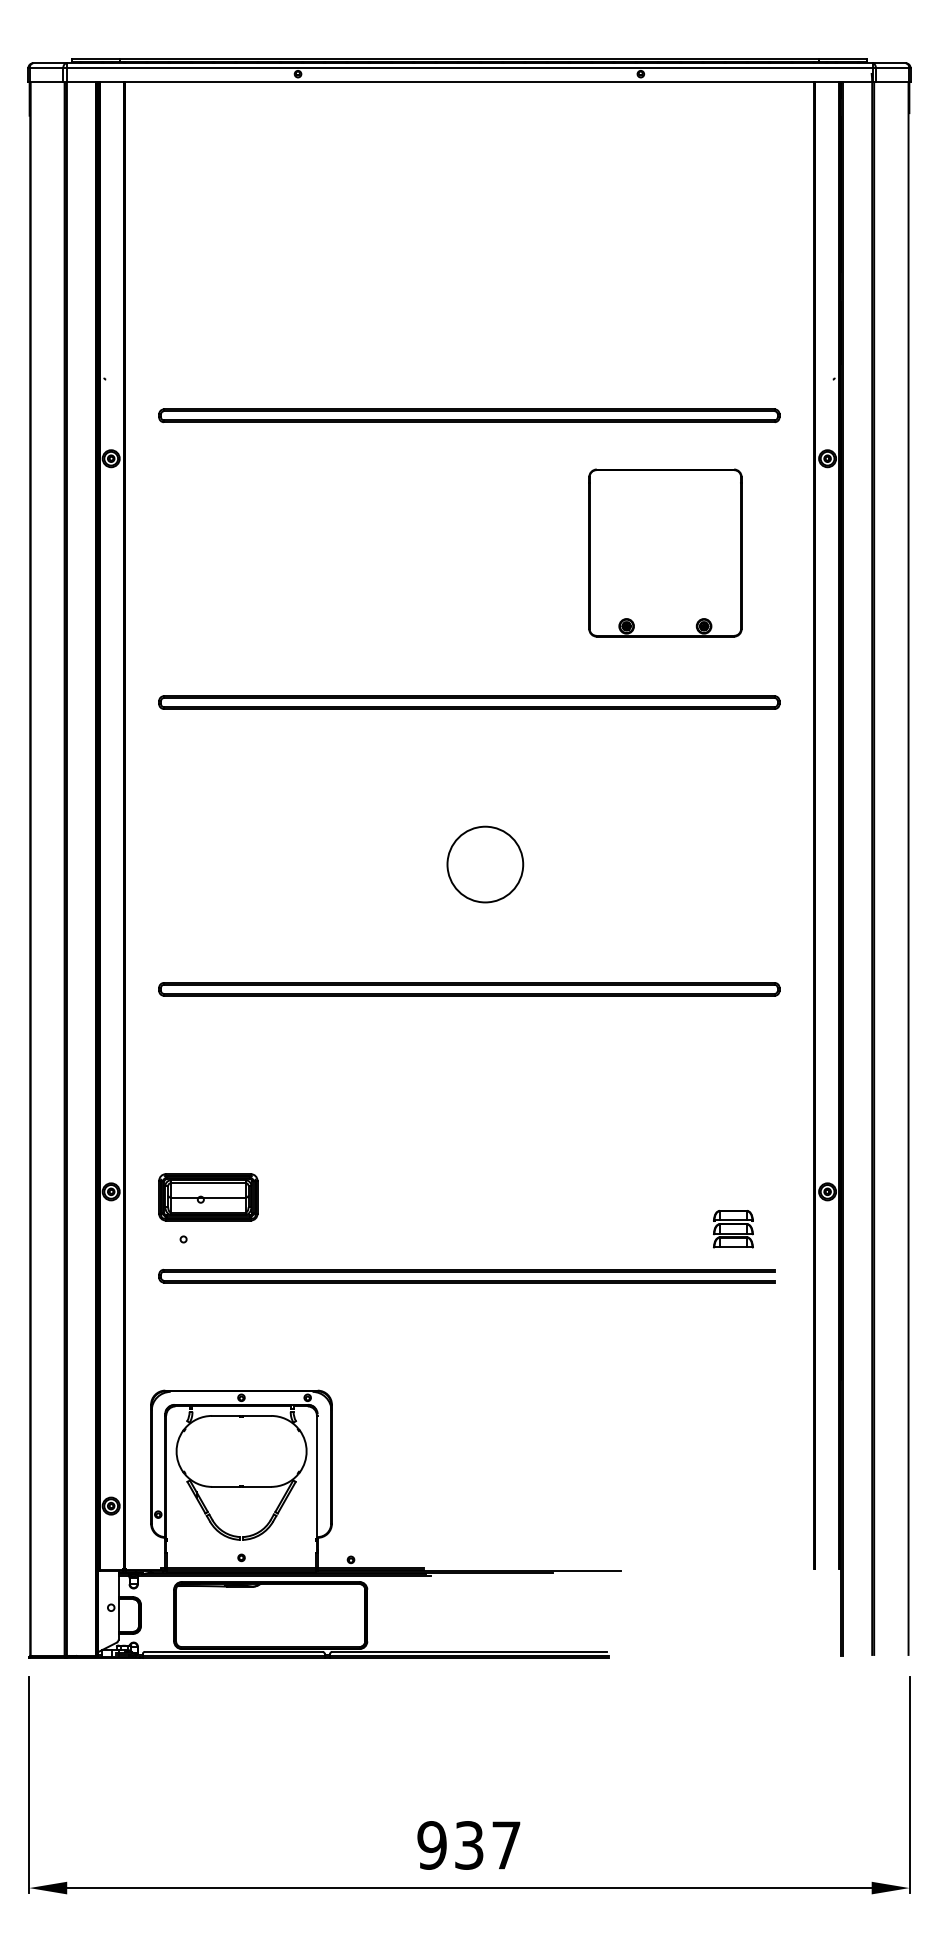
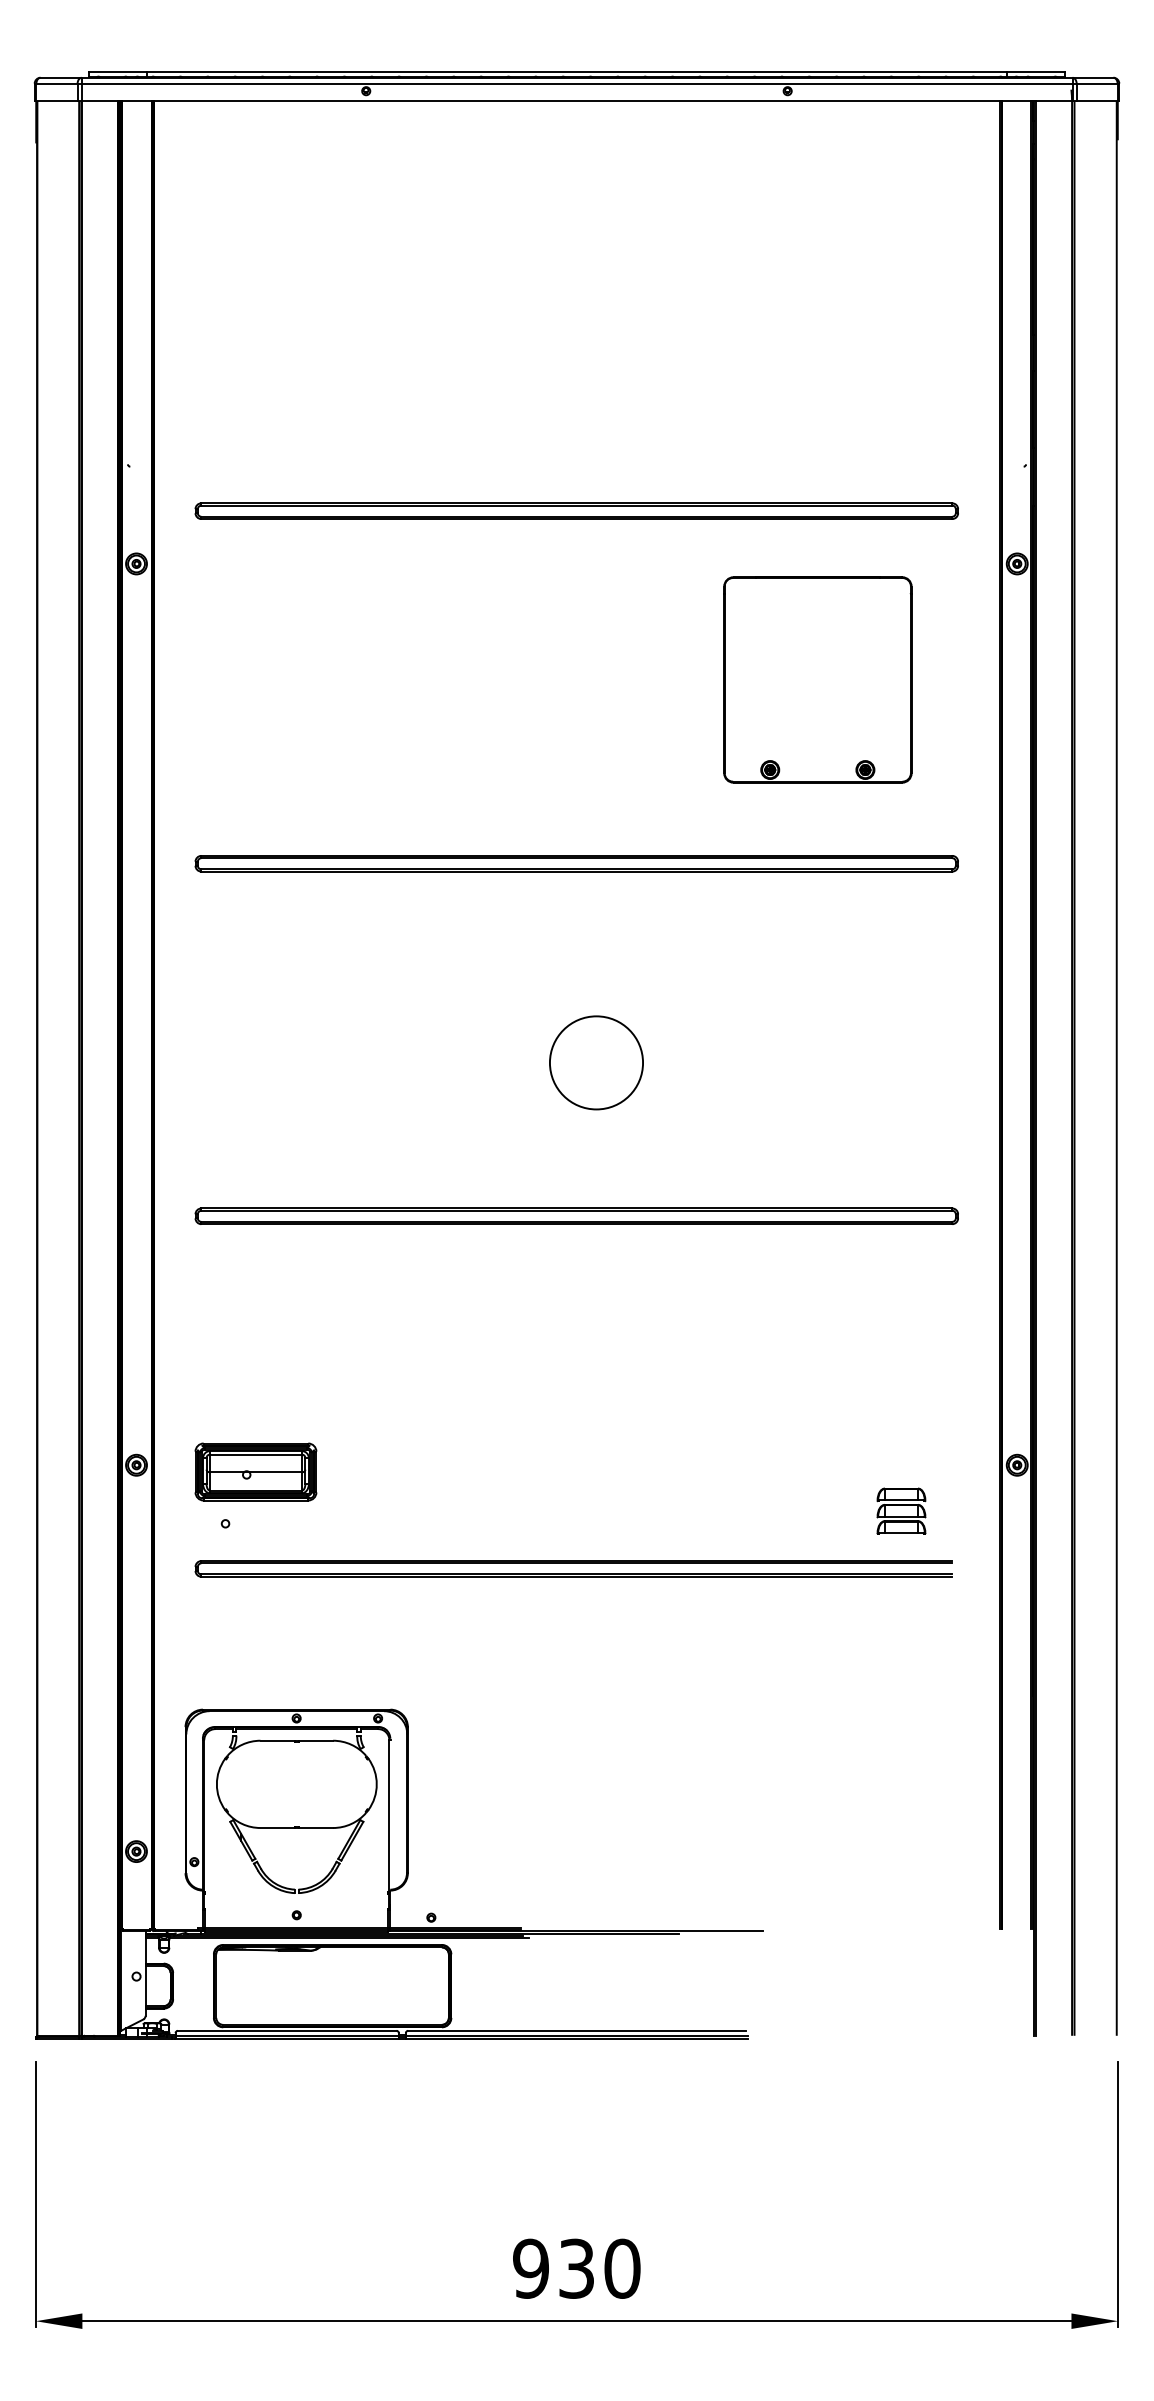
text: (506, 1845) -> (622, 2268), 937 -> 930

